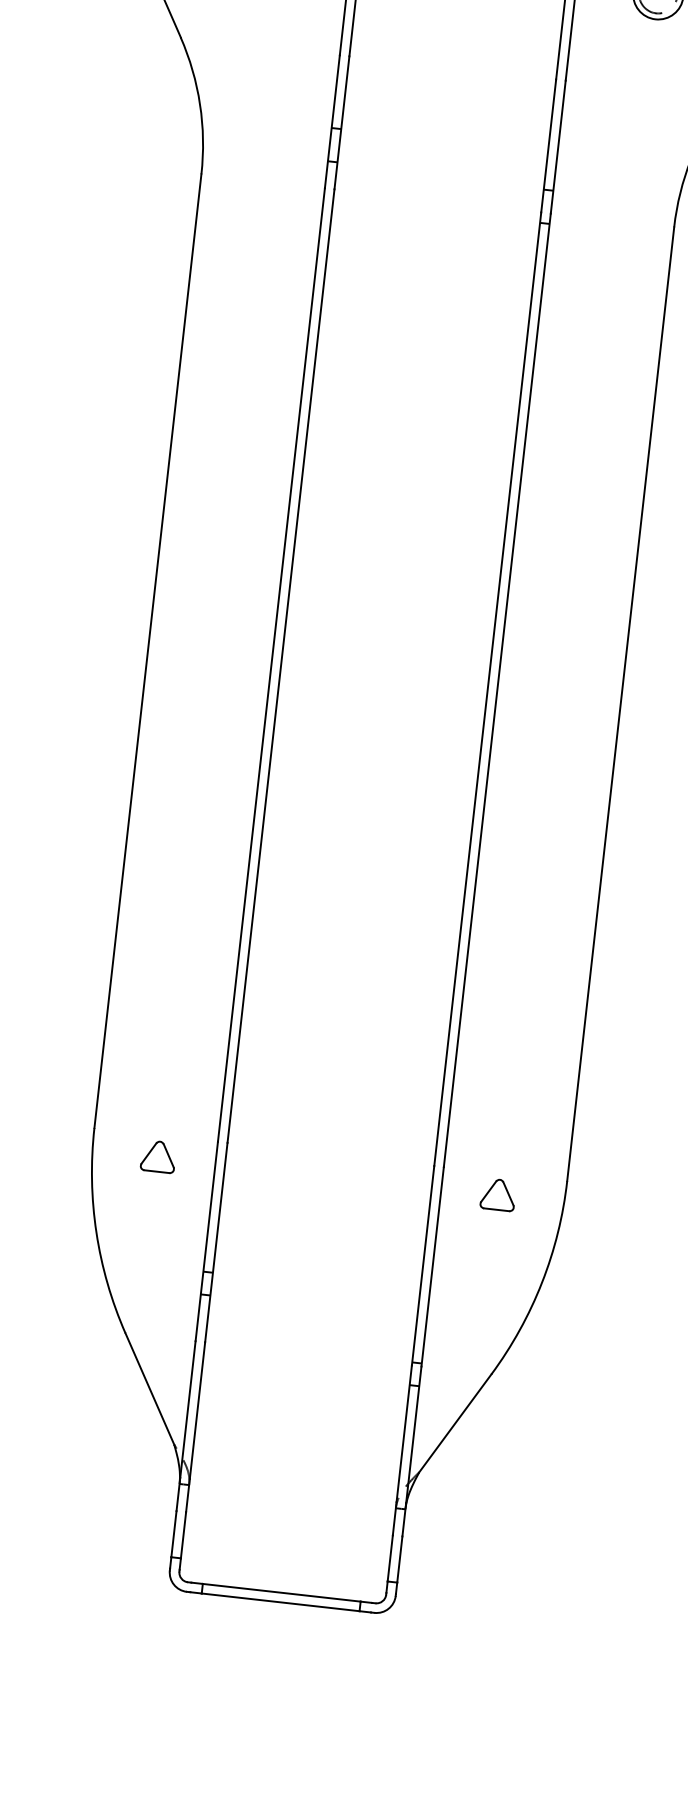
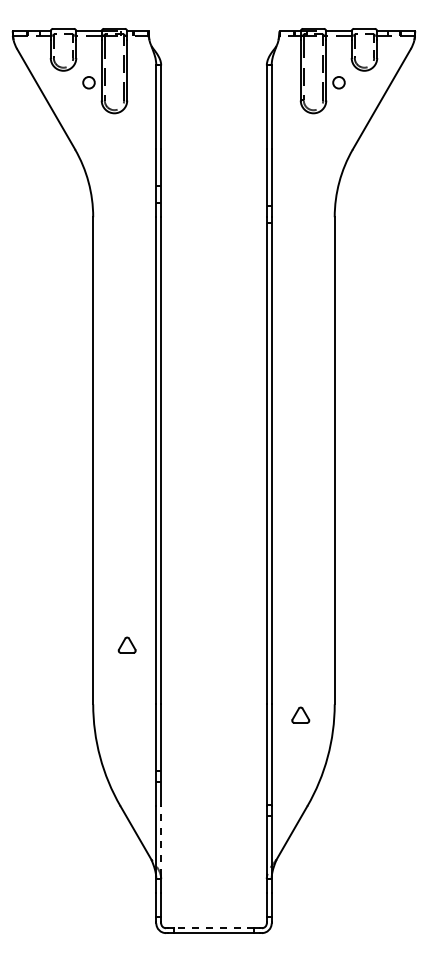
part: (157, 1155) -> (126, 644), moved
line: (198, 1411) -> (161, 841), solid -> dashed
line: (280, 1593) -> (213, 928), solid -> dashed

